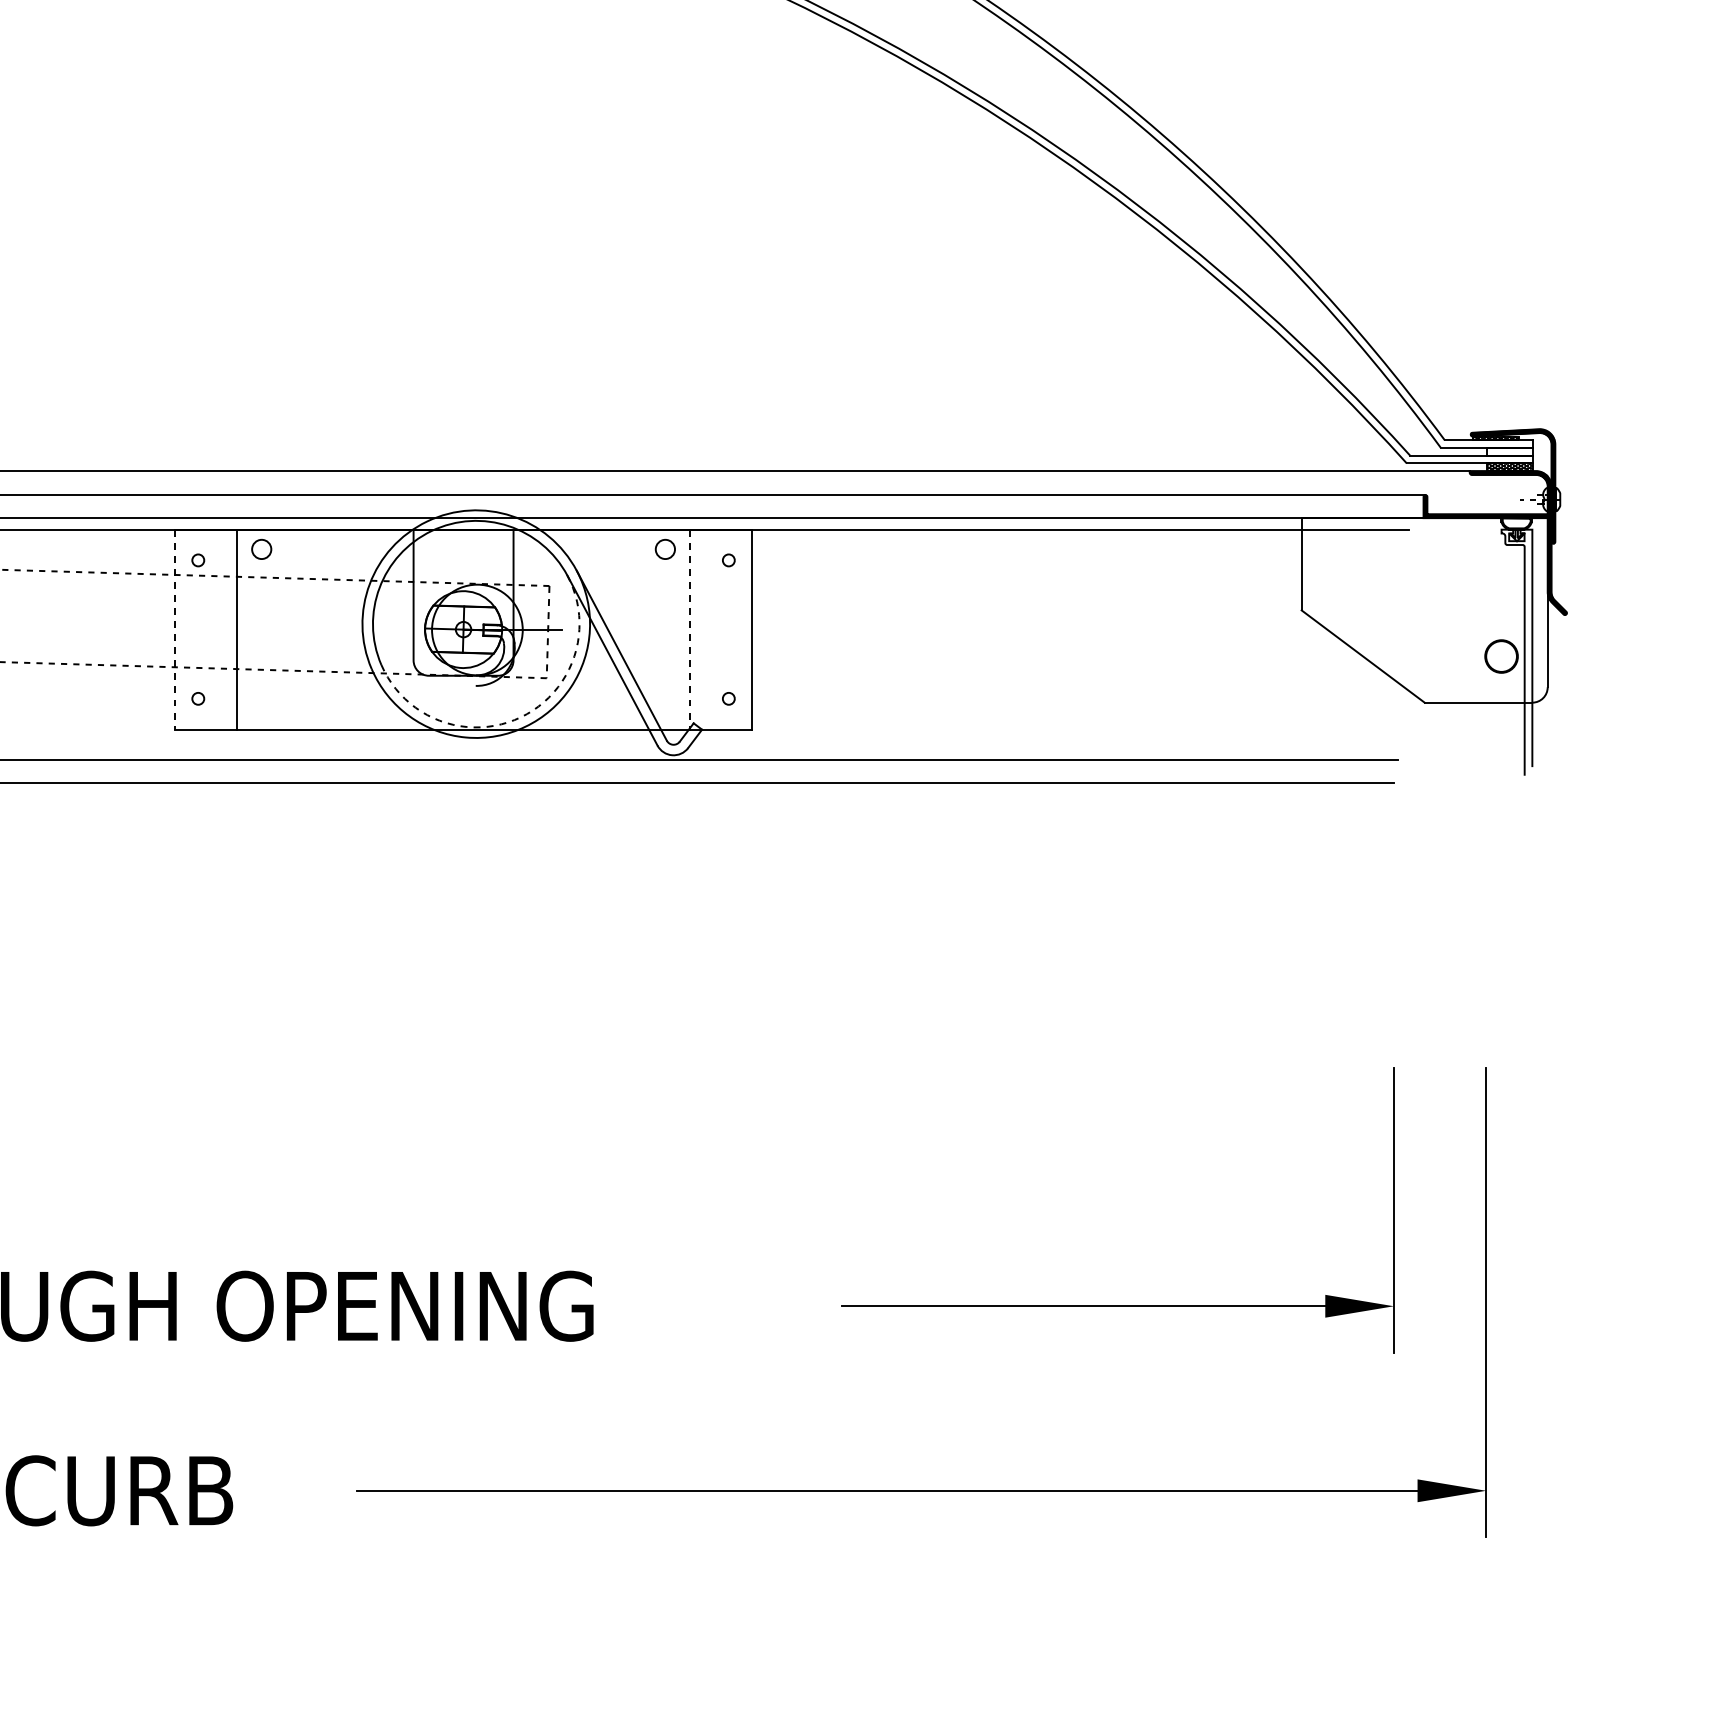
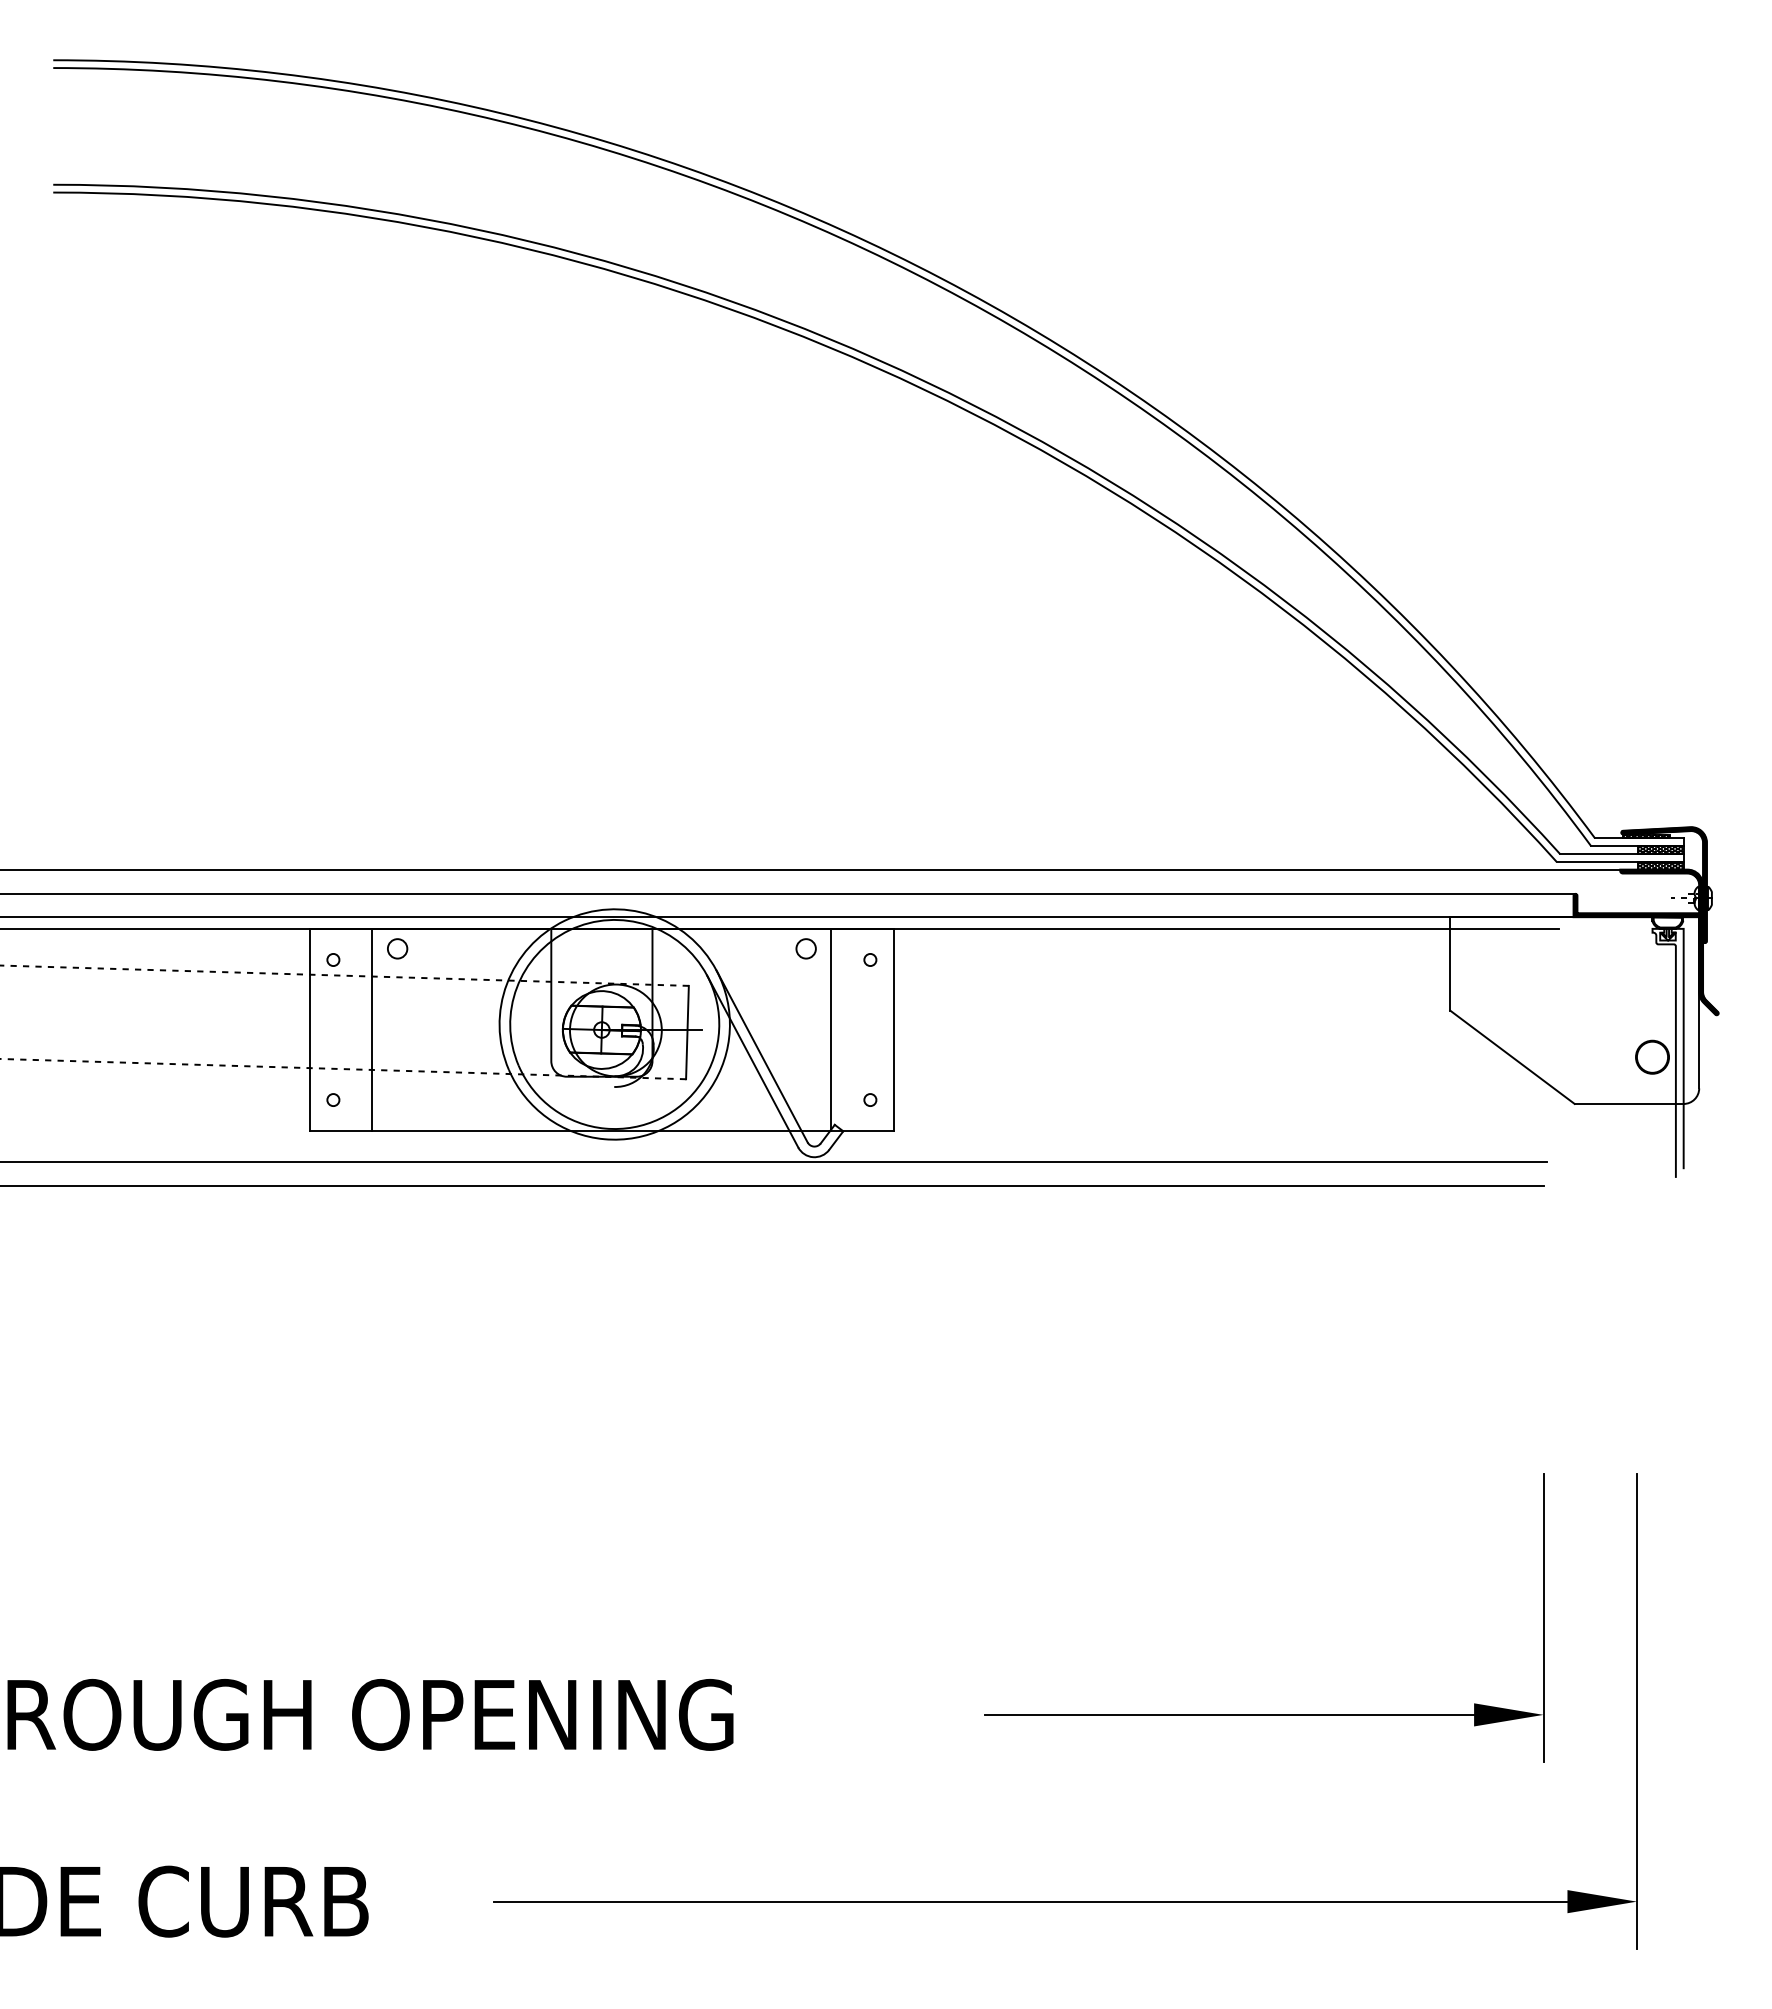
hatch: (1509, 452) -> (1660, 850), added
line: (175, 630) -> (310, 1030), dashed -> solid
line: (690, 630) -> (831, 1030), dashed -> solid
line: (548, 632) -> (687, 1032), dashed -> solid
arc: (520, 717) -> (659, 1118), dashed -> solid

